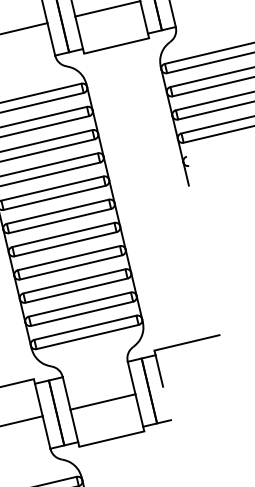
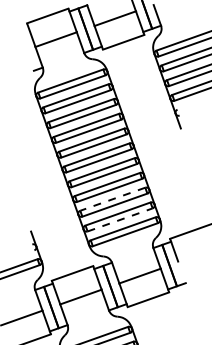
line: (73, 281) -> (112, 199), solid -> dashed
line: (82, 313) -> (120, 219), solid -> dashed

